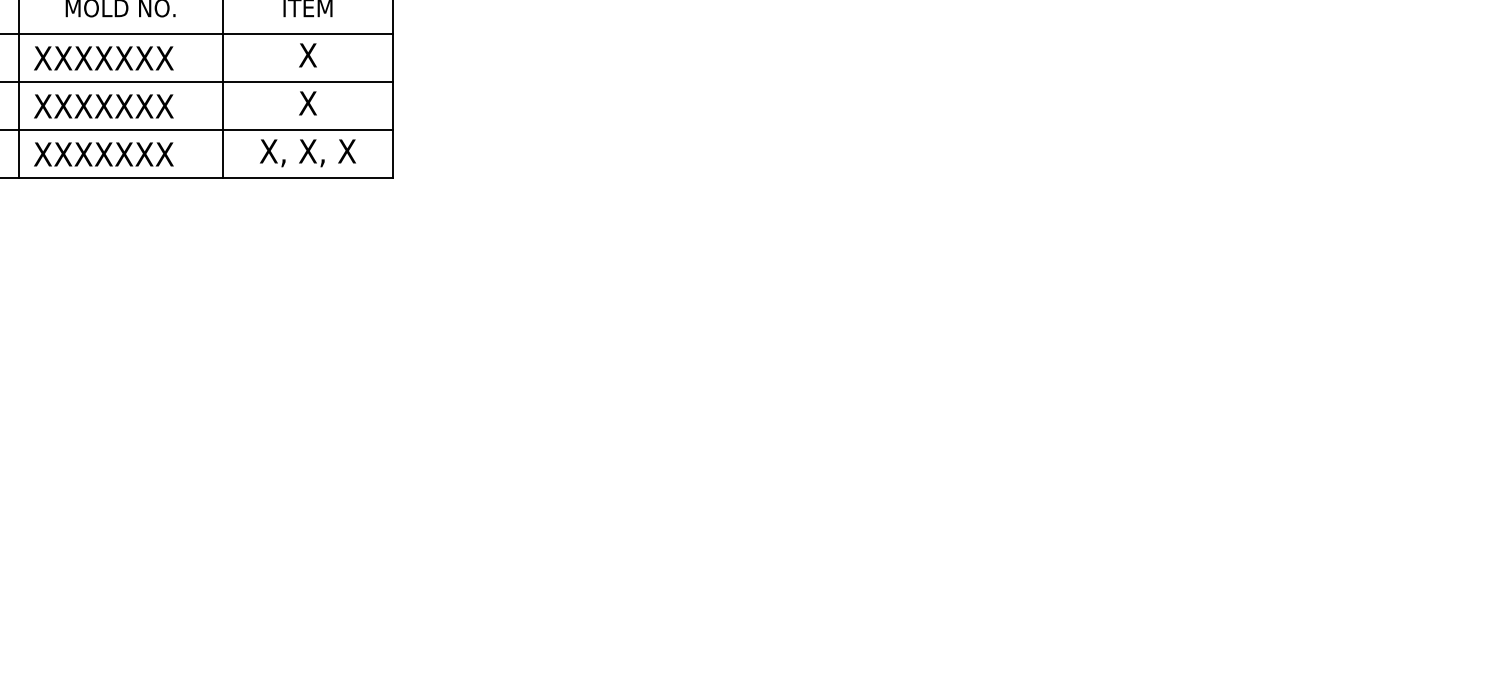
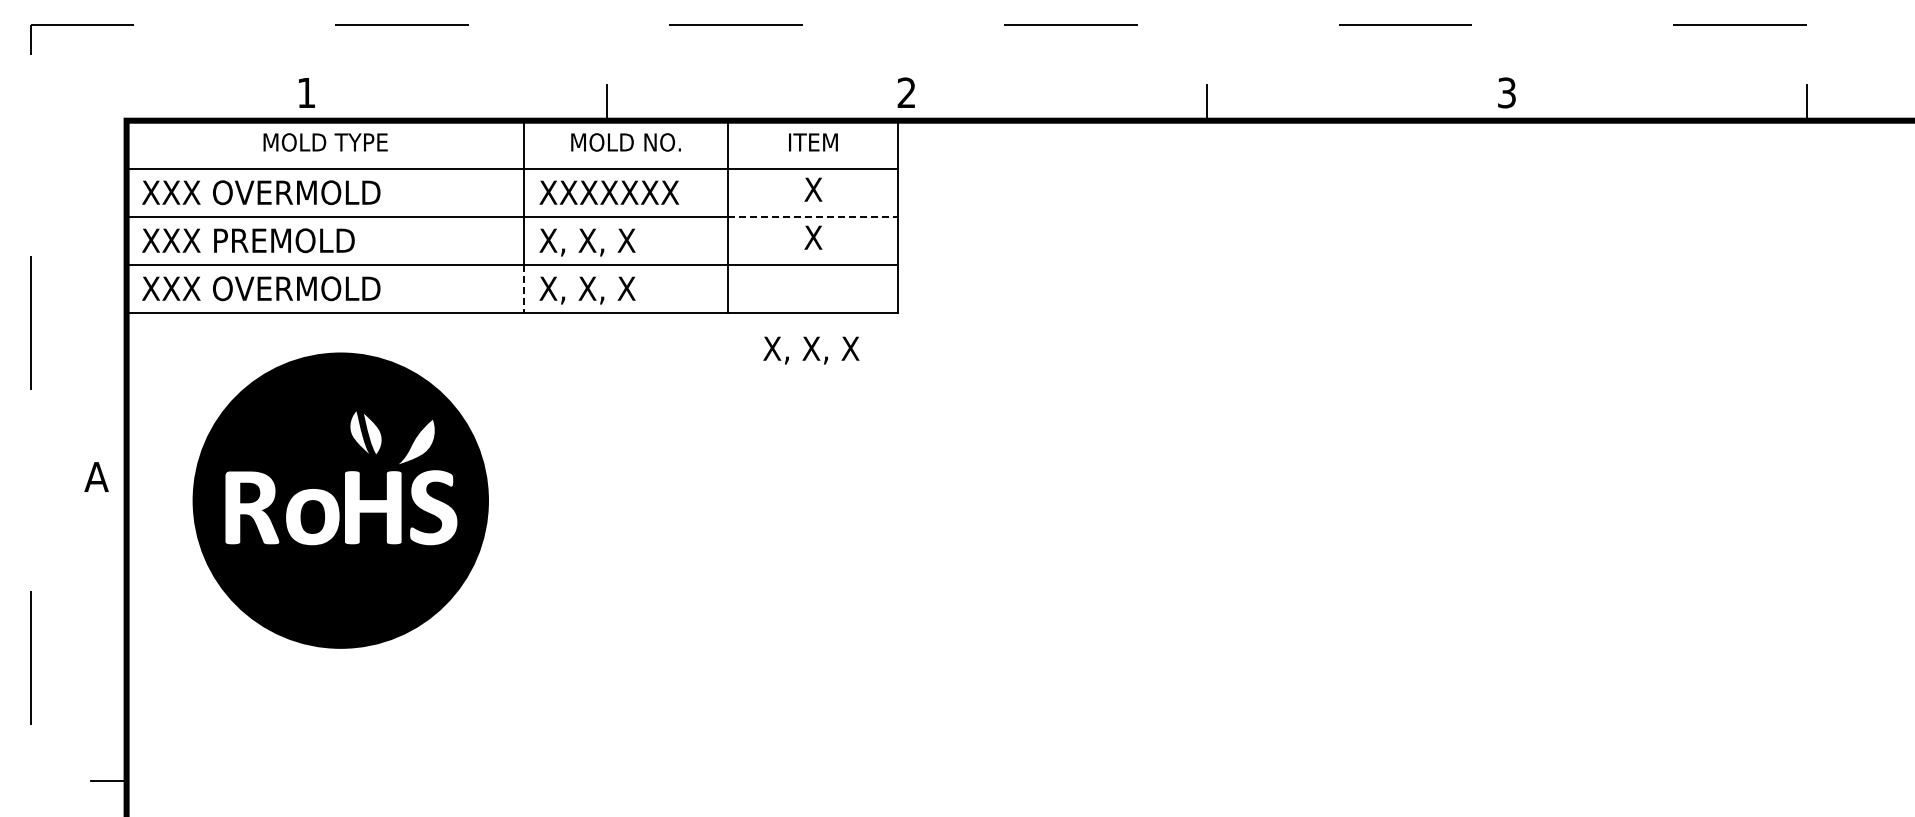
line: (308, 82) -> (813, 216), solid -> dashed
text: (114, 108) -> (619, 242), XXXXXXX -> X, X, X
text: (308, 153) -> (811, 350), moved
line: (18, 155) -> (523, 289), solid -> dashed
text: (114, 156) -> (619, 290), XXXXXXX -> X, X, X

